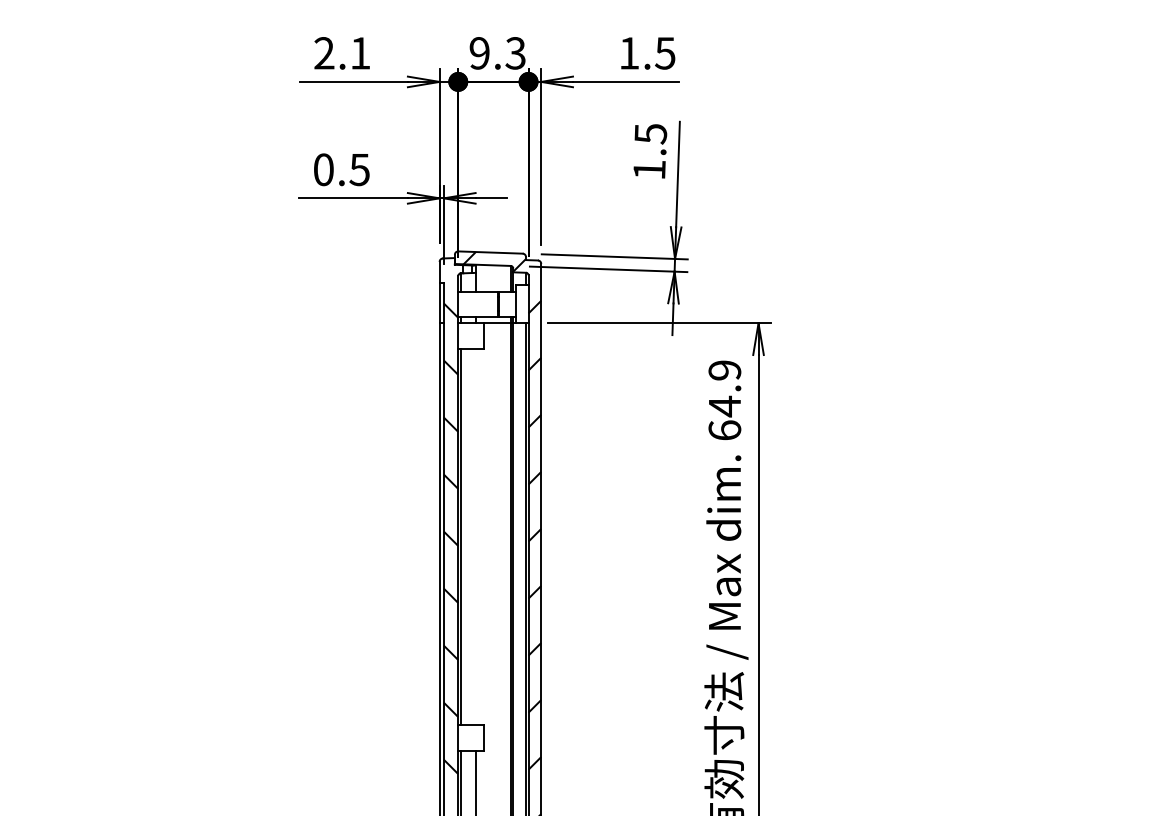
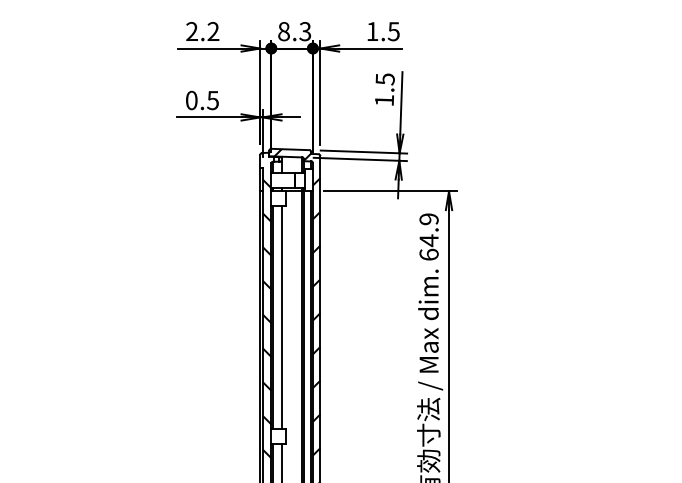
text: (360, 53) -> (213, 31), 2.1 -> 2.2
text: (478, 53) -> (283, 31), 9.3 -> 8.3
line: (475, 536) -> (281, 317), added

